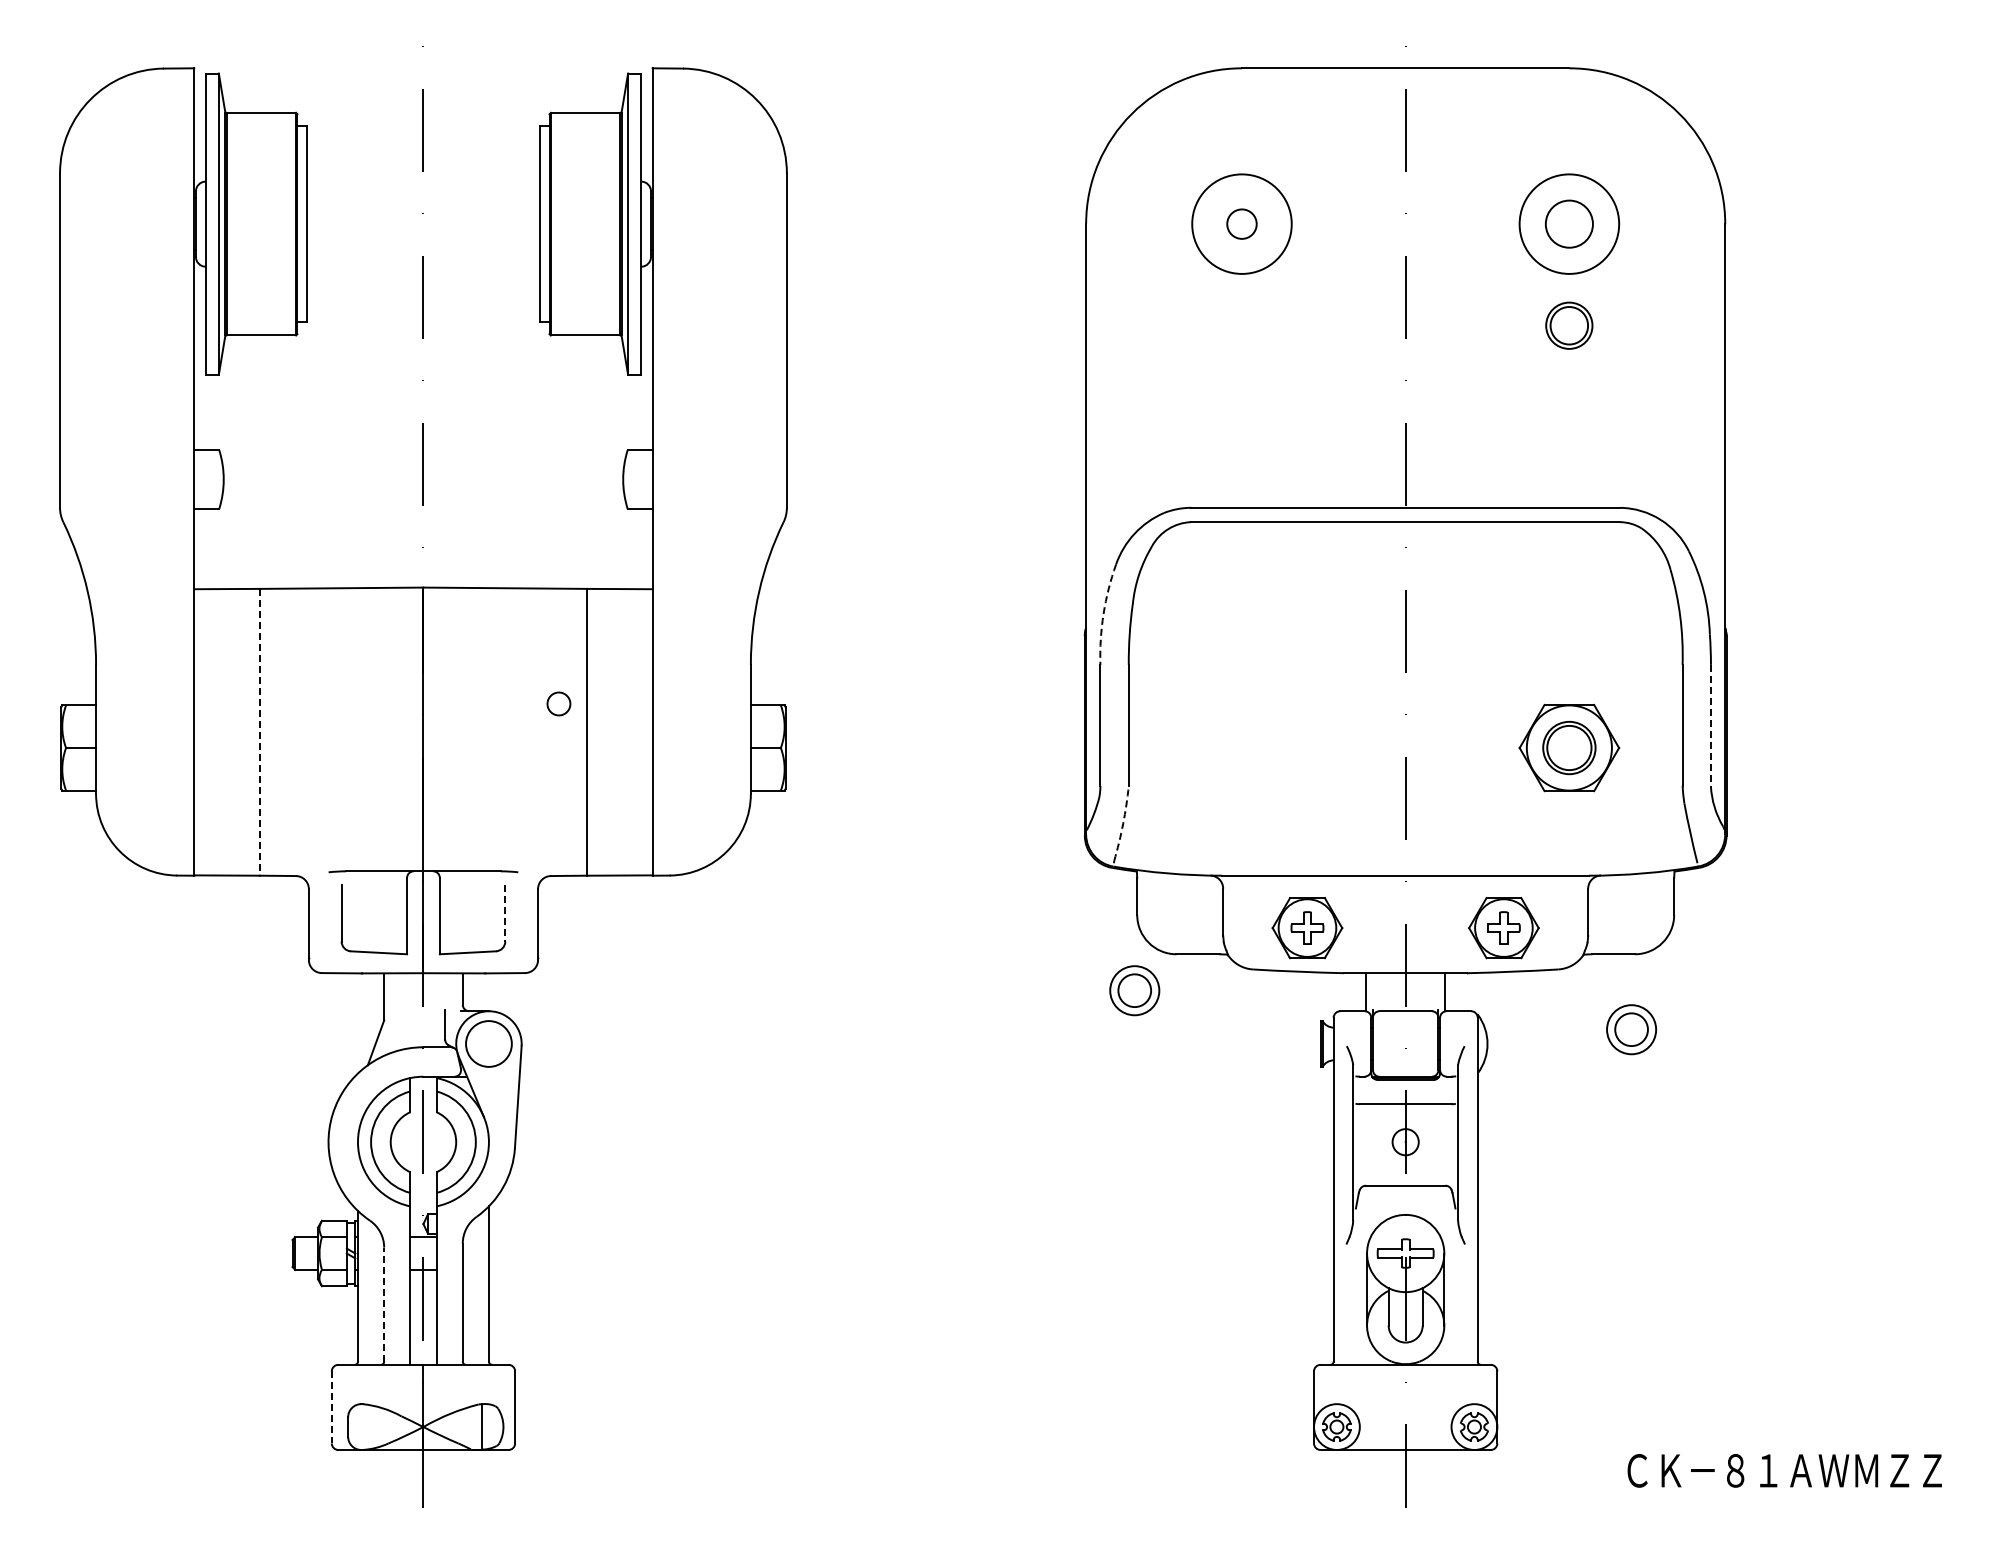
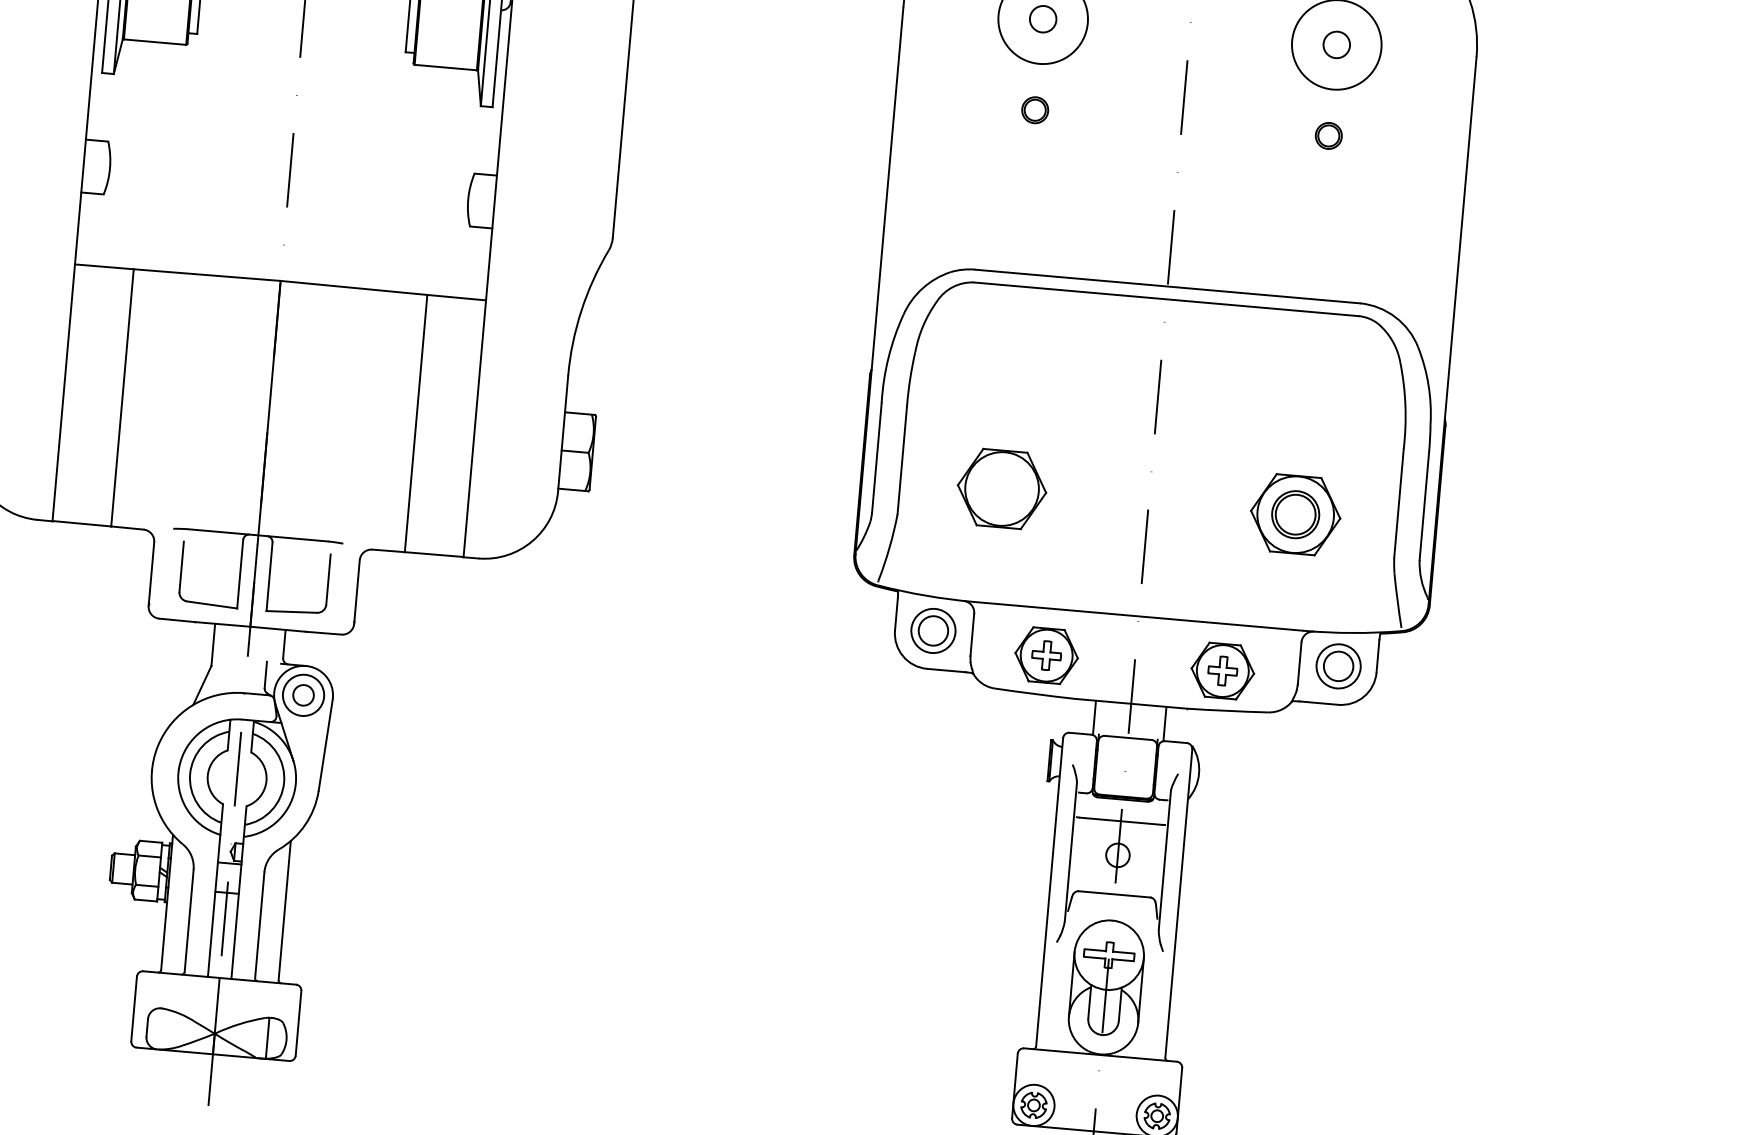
circle: (1569, 223) -> (1336, 44), size x0.62
part: (1241, 325) -> (1034, 110), added
part: (1569, 325) -> (1328, 135), size x0.62
arc: (1103, 613) -> (888, 357), dashed -> solid
circle: (558, 703) -> (303, 694), moved
line: (1710, 725) -> (1424, 505), dashed -> solid
line: (259, 732) -> (122, 398), dashed -> solid
part: (1241, 747) -> (1001, 488), added
arc: (1123, 823) -> (889, 547), dashed -> solid
line: (505, 913) -> (328, 579), dashed -> solid
part: (1134, 990) -> (933, 630), moved
part: (1631, 1029) -> (1338, 666), moved
line: (384, 1304) -> (189, 920), dashed -> solid
line: (331, 1407) -> (133, 1008), dashed -> solid

